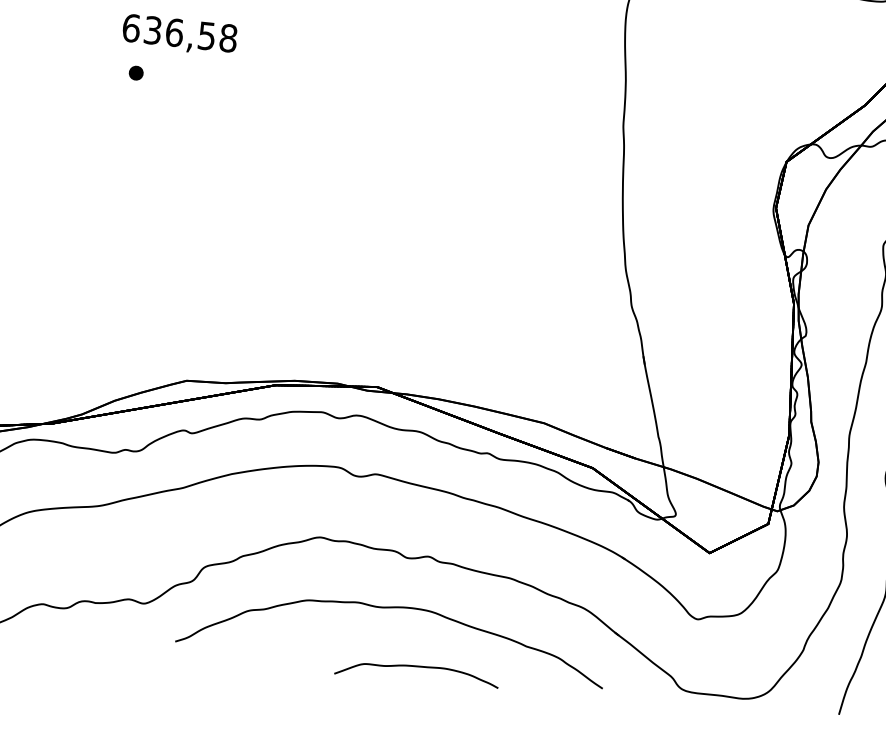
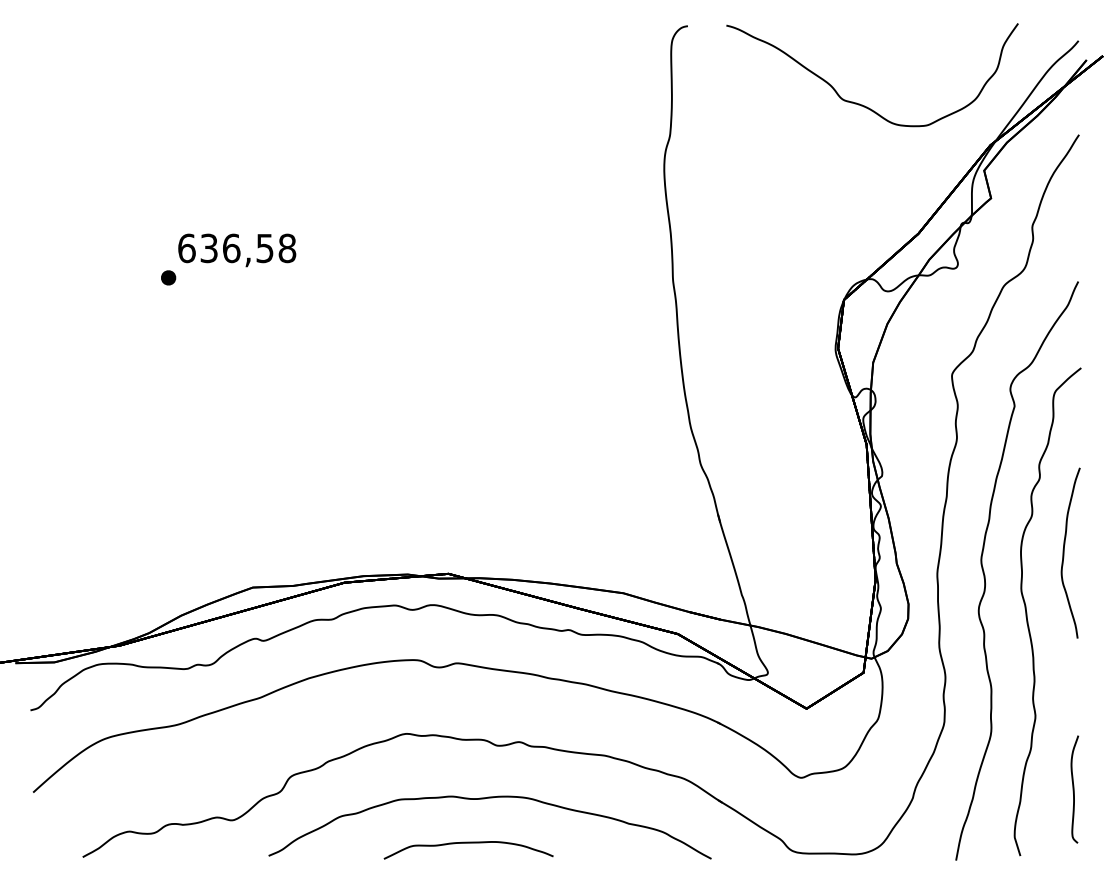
text: (180, 35) -> (237, 250), moved
part: (417, 667) -> (468, 843), moved

